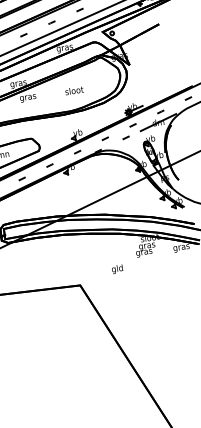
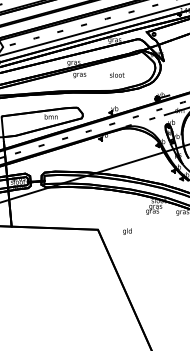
text: (117, 269) -> (127, 231), moved

